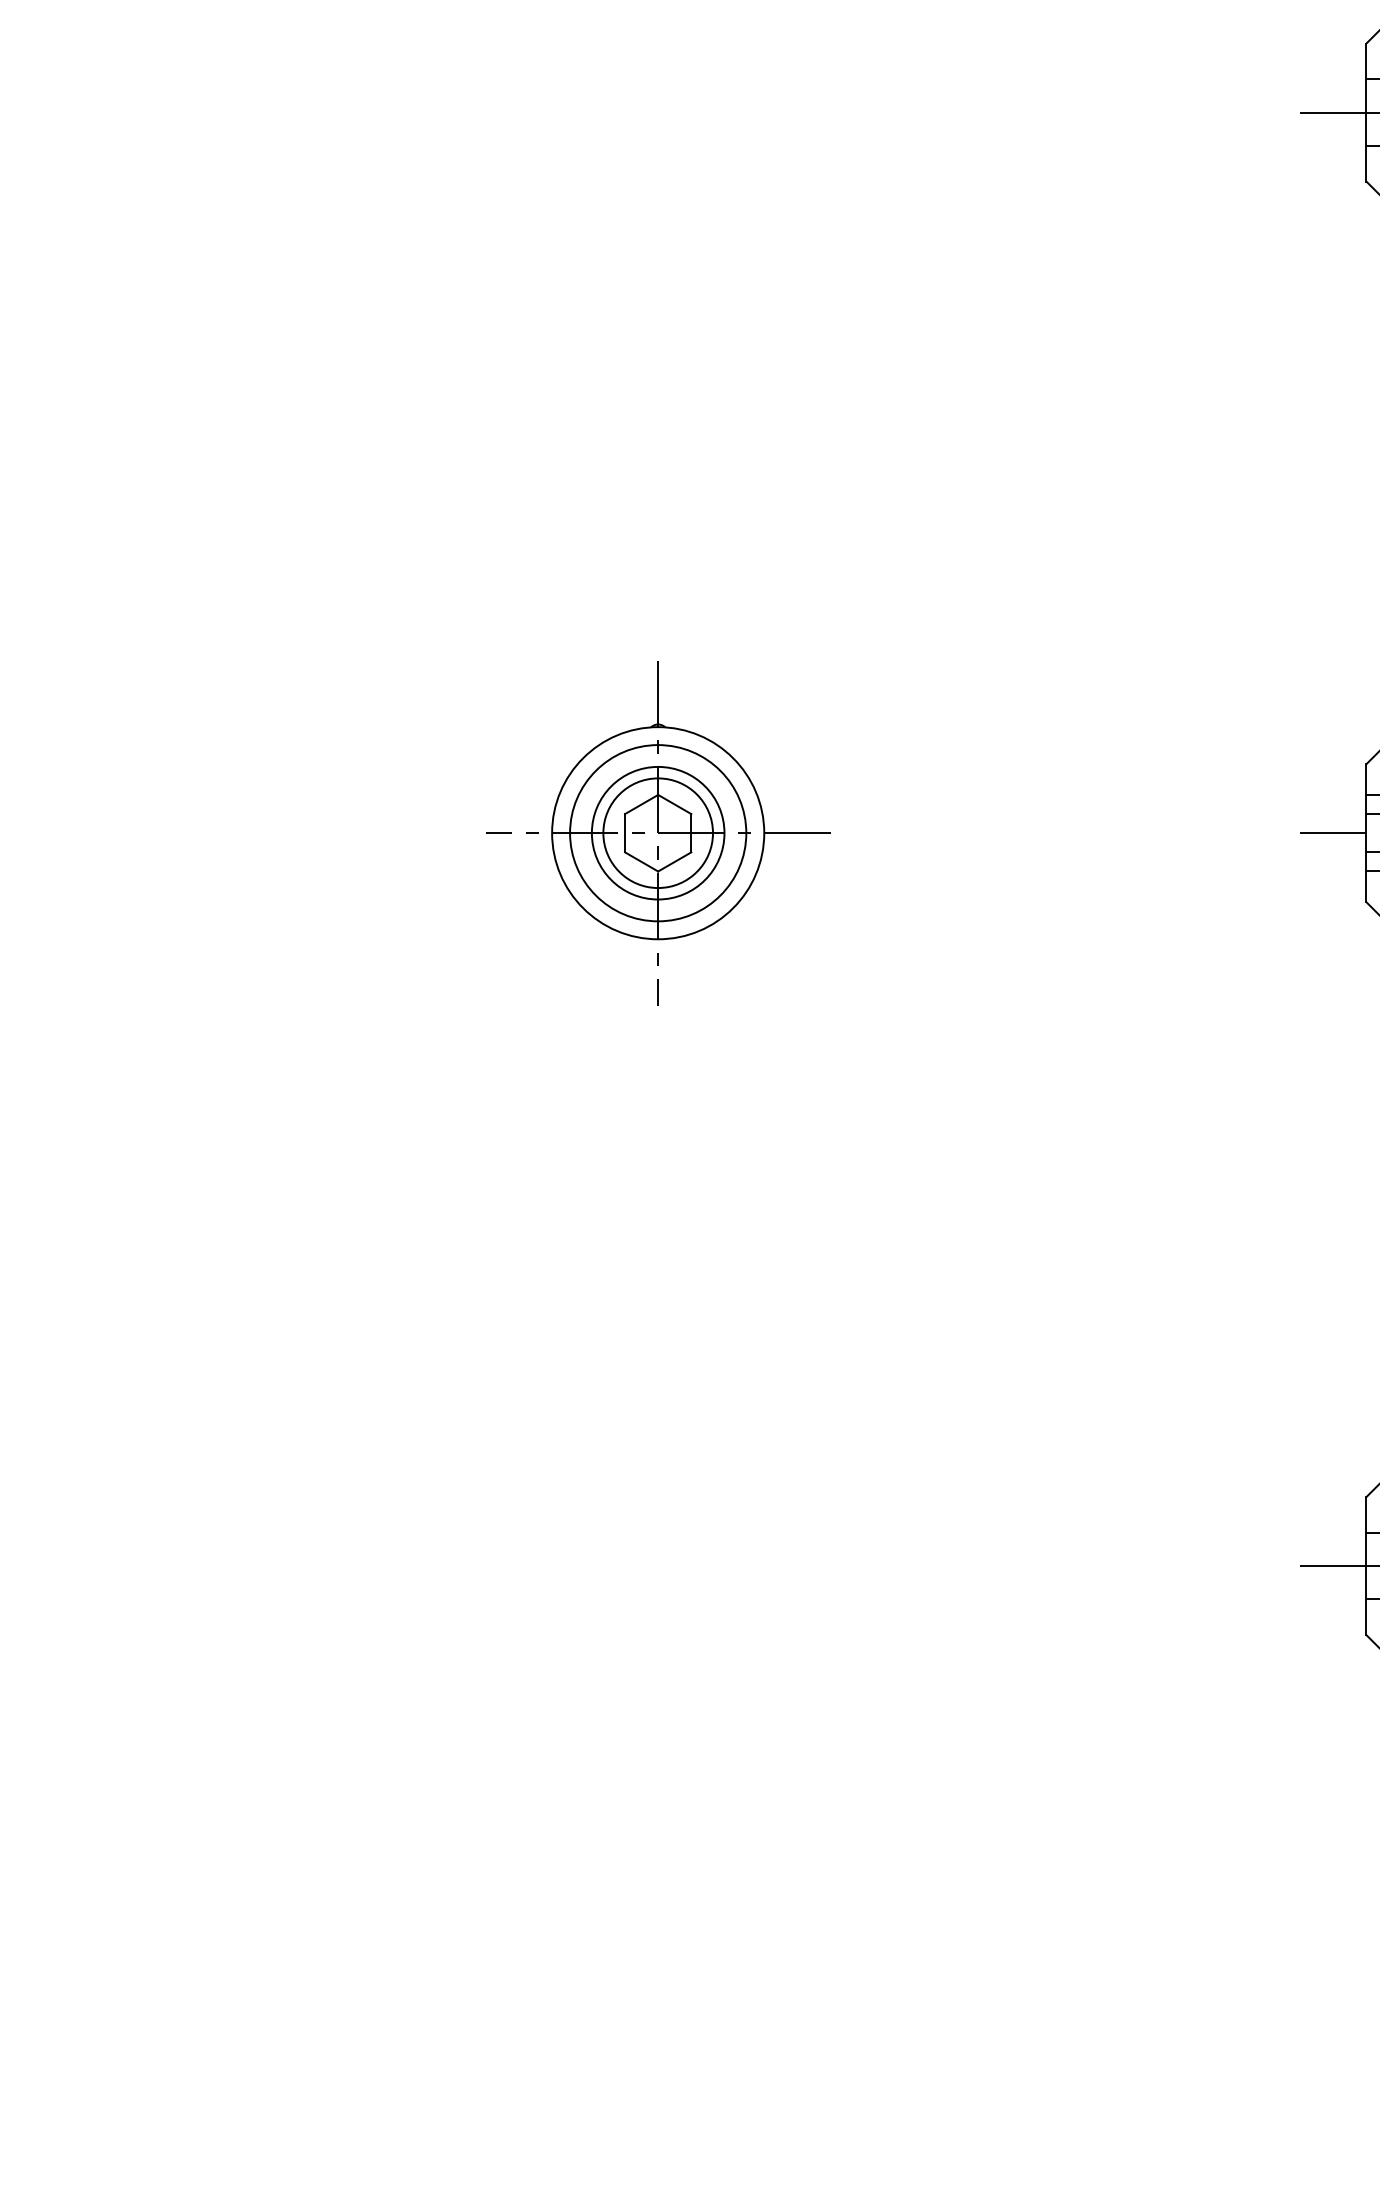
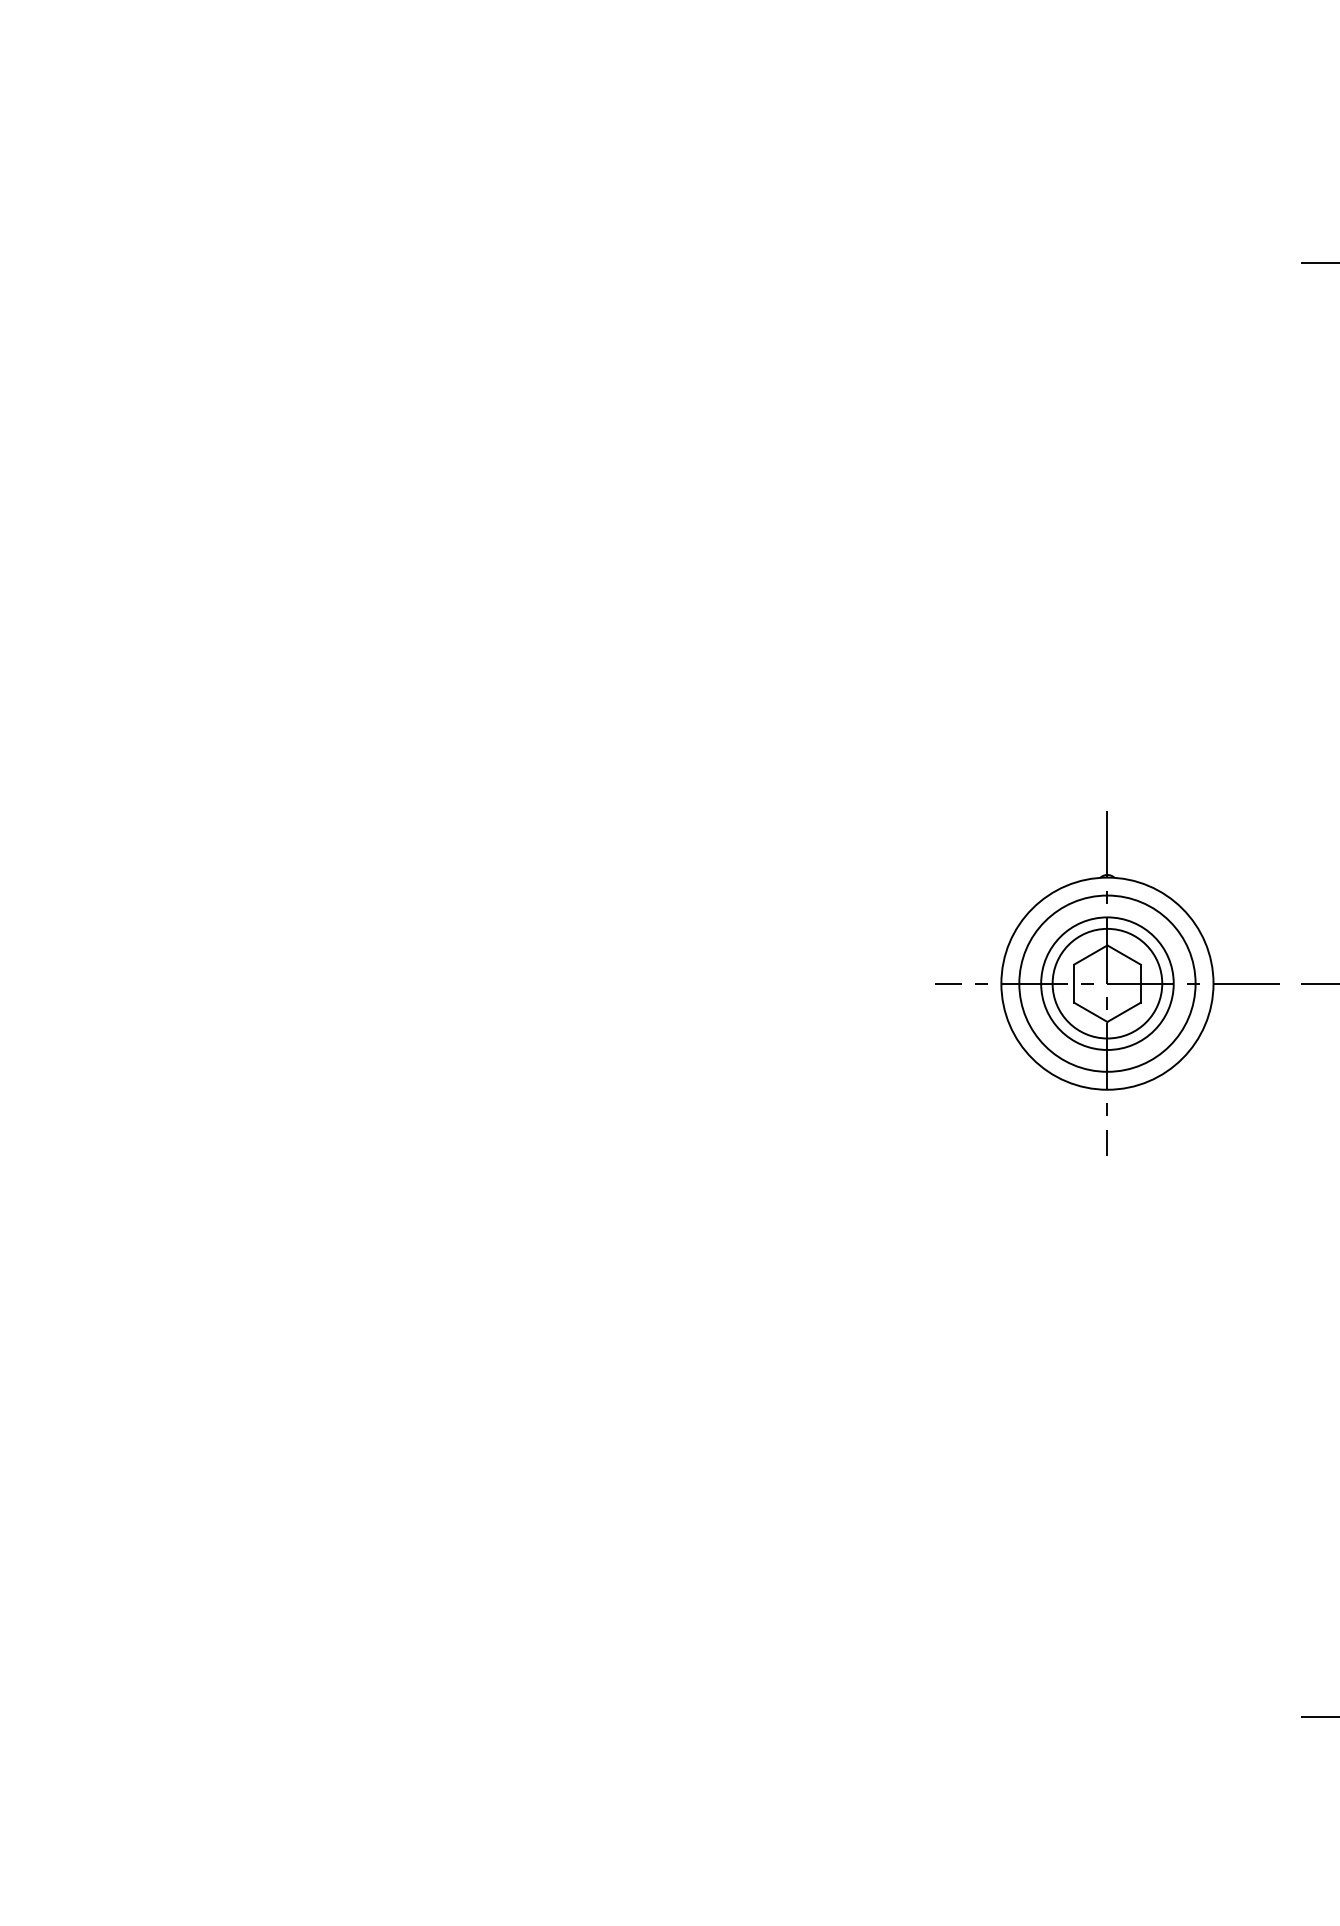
part: (658, 833) -> (1107, 983), moved

